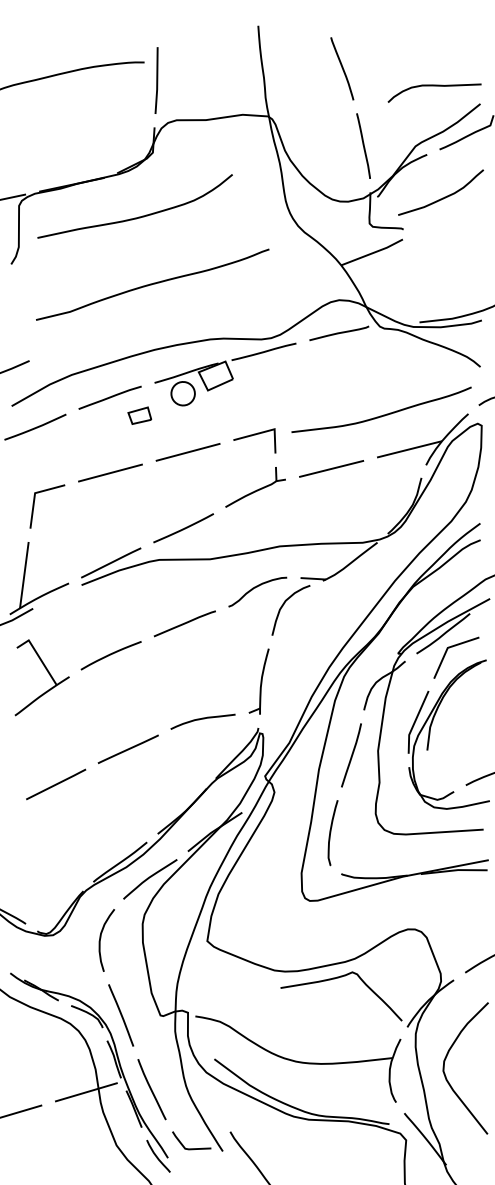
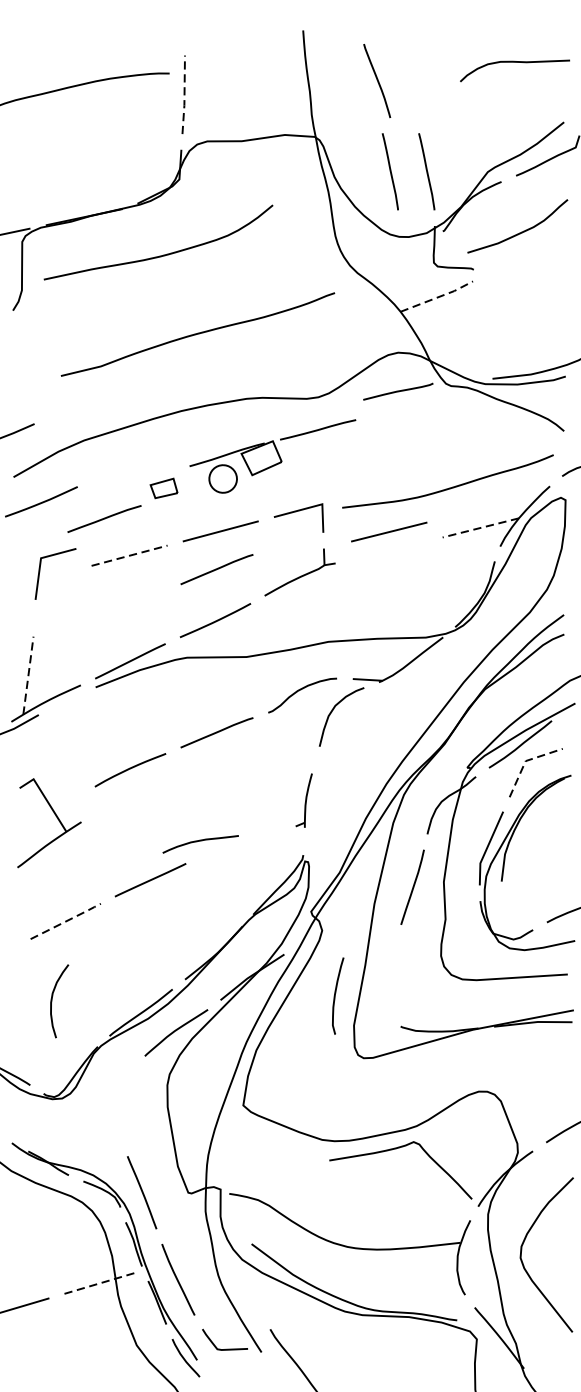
curve: (342, 68) -> (377, 80), moved
line: (157, 80) -> (184, 94), solid -> dashed
curve: (434, 86) -> (514, 62), moved
line: (332, 145) -> (390, 171), added
line: (373, 252) -> (438, 296), solid -> dashed
curve: (152, 284) -> (197, 334), moved
part: (225, 374) -> (272, 456), moved
line: (109, 397) -> (103, 518), moved
line: (409, 449) -> (480, 528), solid -> dashed
line: (331, 468) -> (389, 531), moved
line: (110, 472) -> (129, 555), solid -> dashed
line: (184, 484) -> (216, 569), added
line: (34, 506) -> (40, 573), moved
line: (24, 574) -> (28, 674), solid -> dashed
line: (447, 647) -> (525, 760), solid -> dashed
part: (47, 672) -> (55, 816), moved
part: (258, 681) -> (303, 800), size x0.7
curve: (202, 719) -> (200, 841), moved
line: (58, 783) -> (68, 920), solid -> dashed
curve: (331, 832) -> (336, 995), moved
curve: (101, 938) -> (53, 998), moved
line: (87, 1092) -> (102, 1283), solid -> dashed

